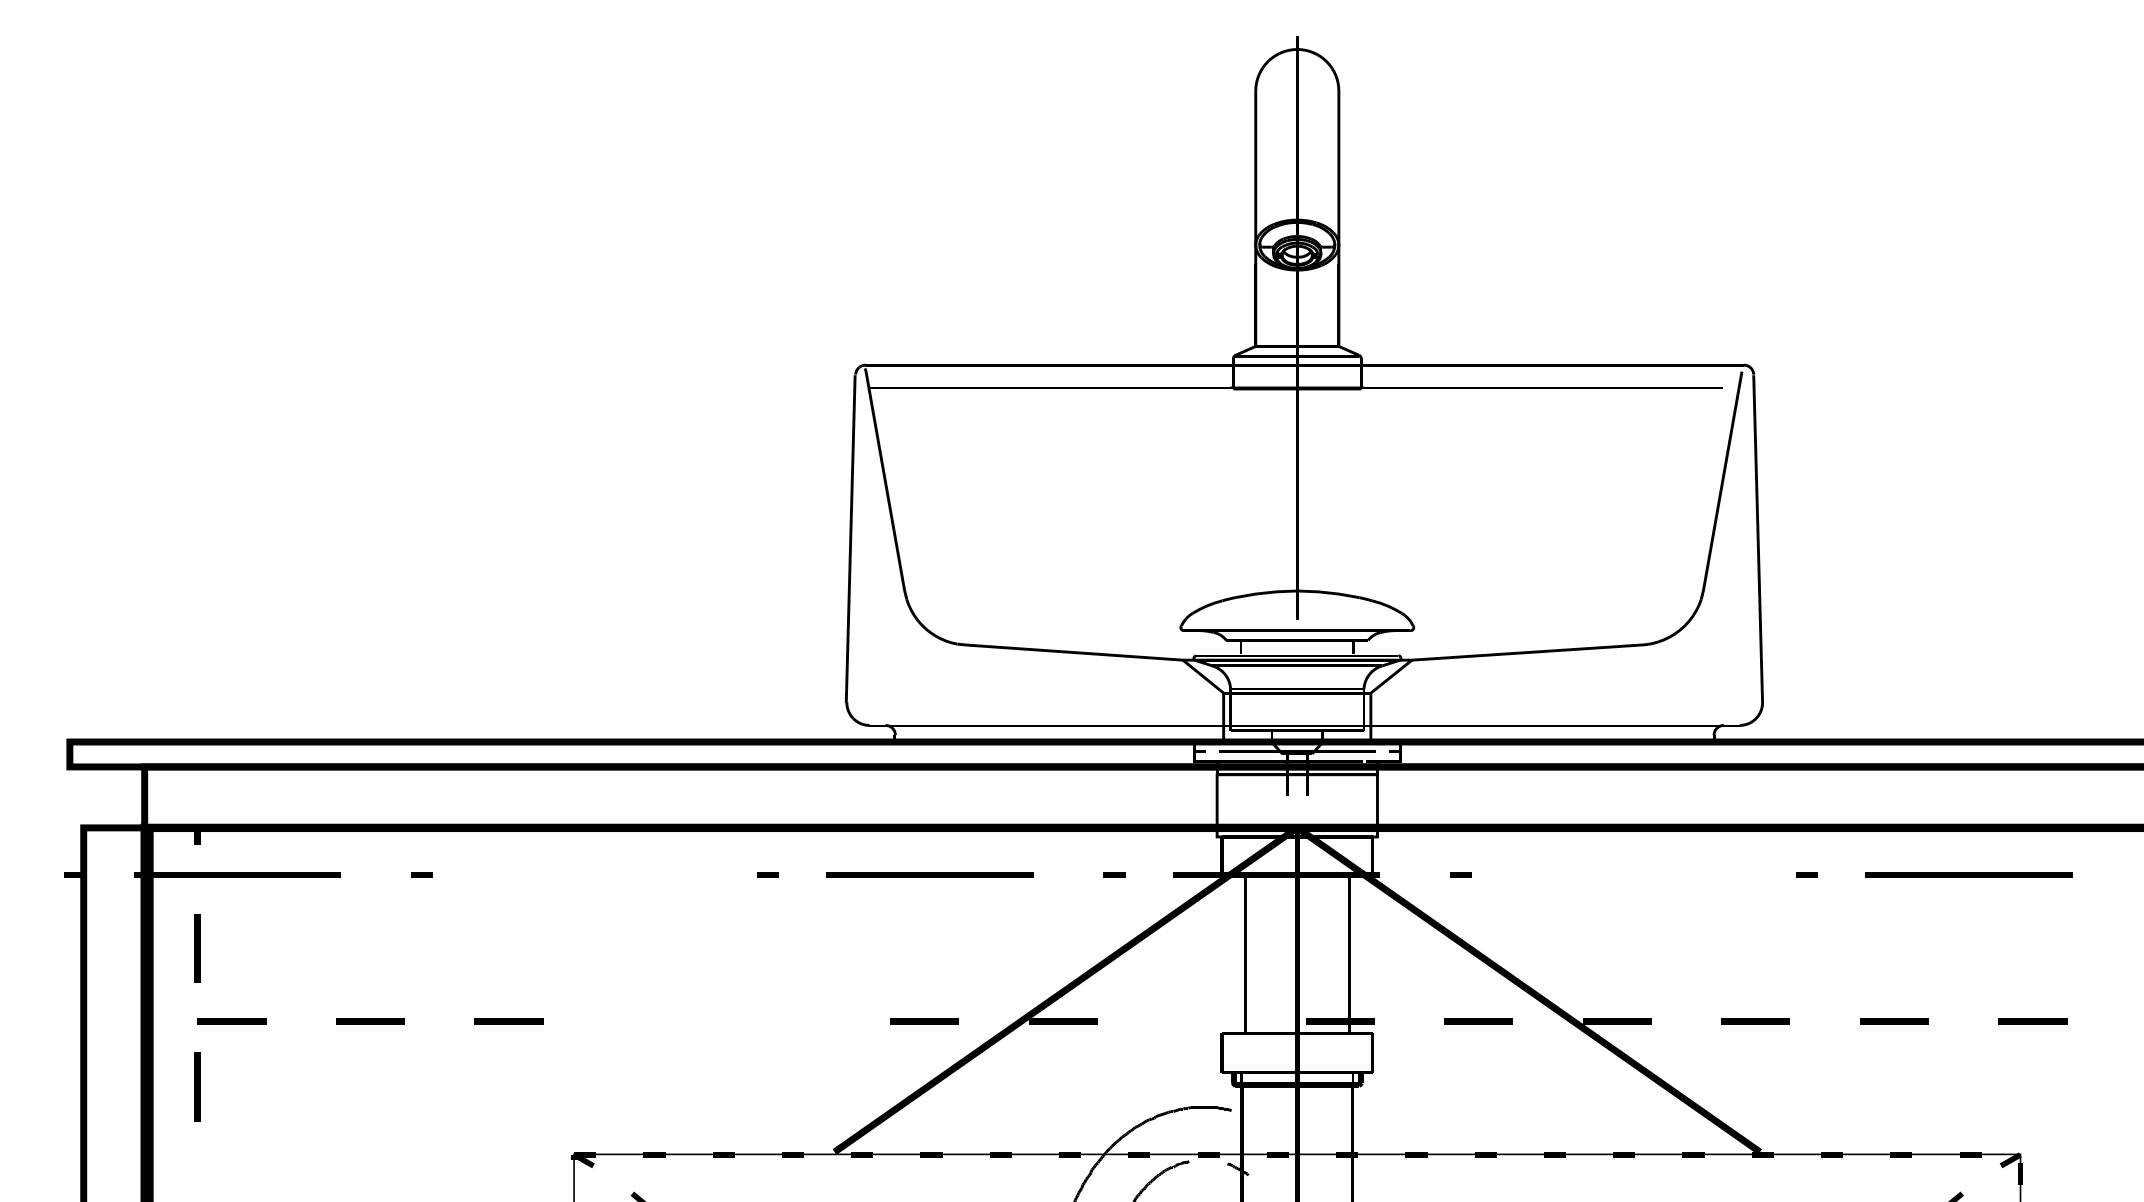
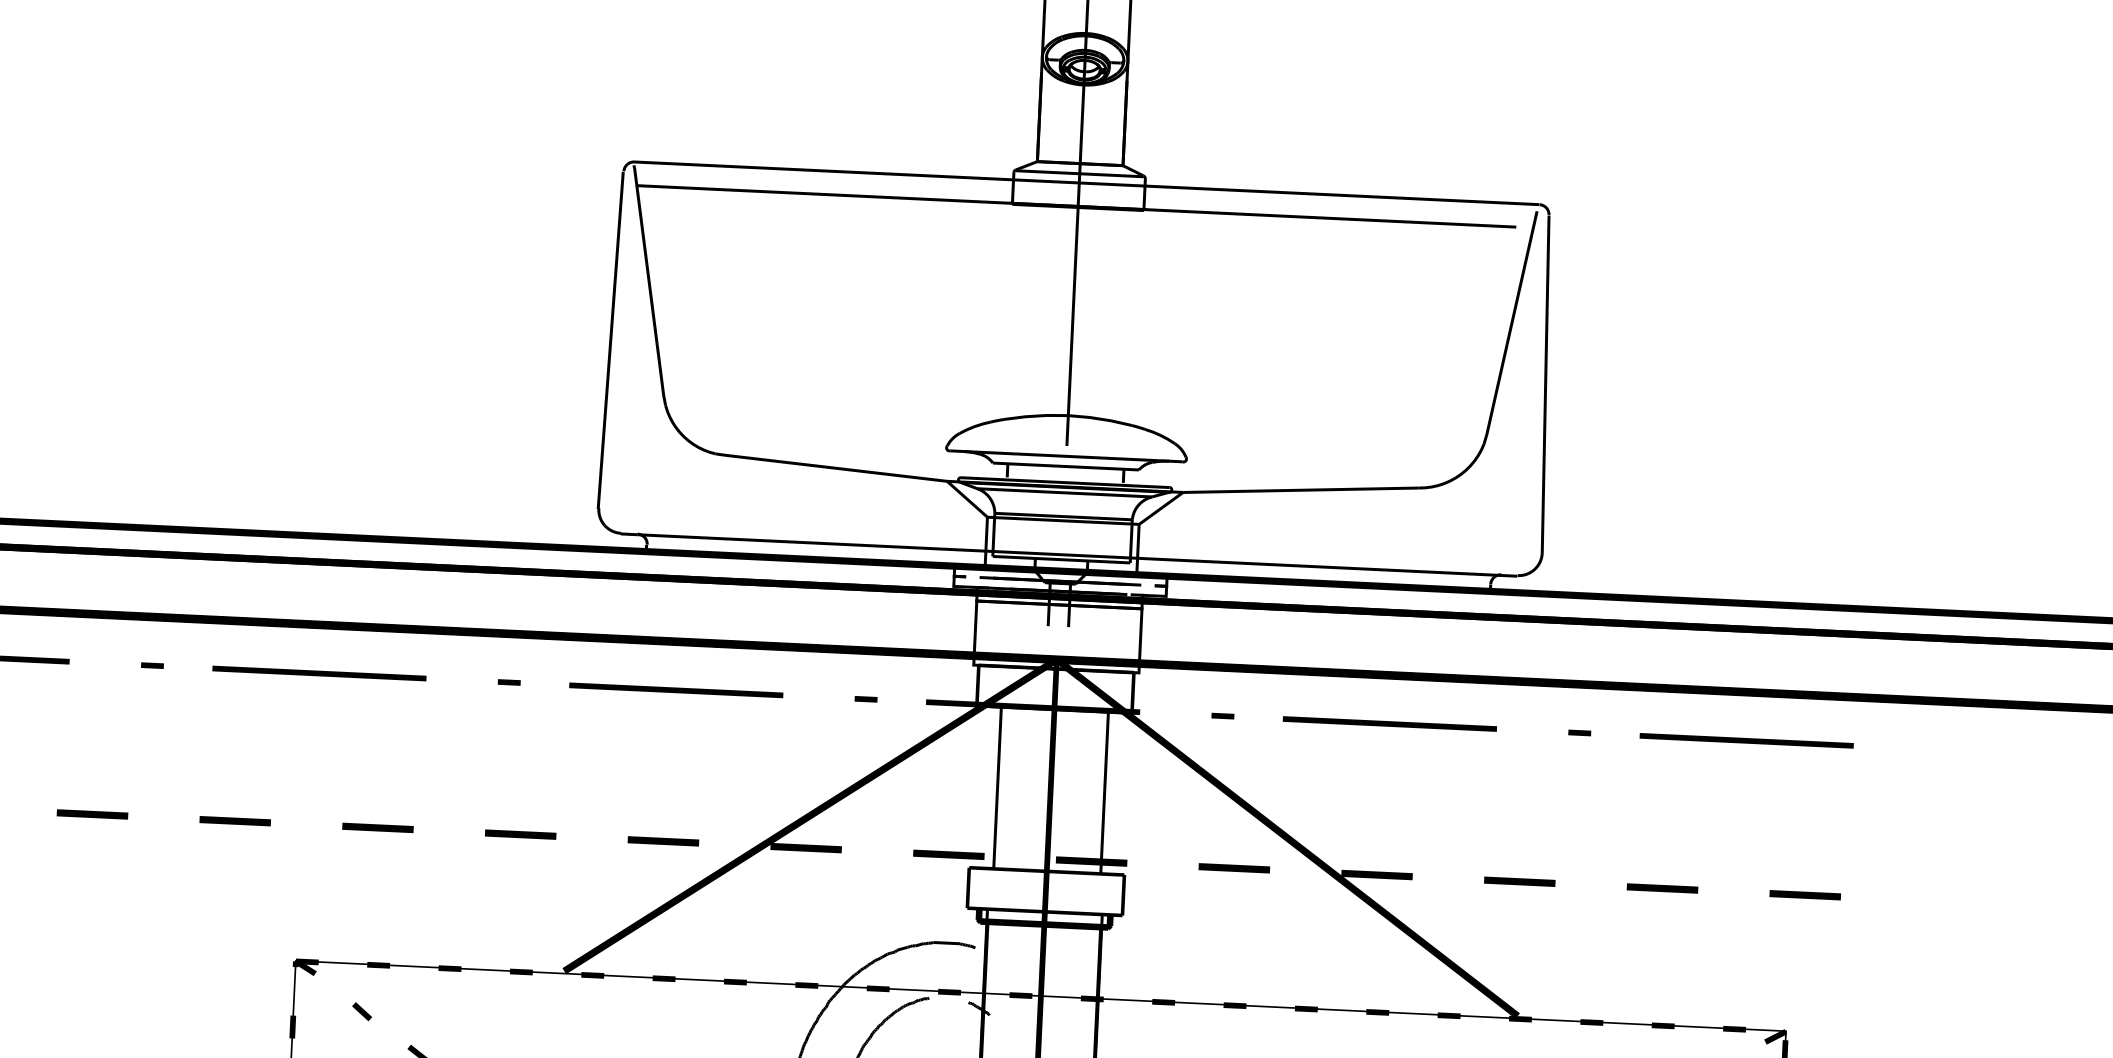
line: (583, 874) -> (319, 673), added
line: (1622, 874) -> (1389, 723), added
line: (647, 1021) -> (377, 827), added
line: (785, 1021) -> (520, 834), added
line: (1201, 1021) -> (948, 854), added

